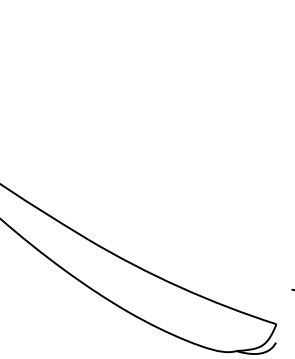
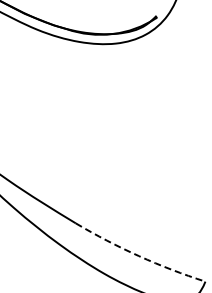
arc: (180, 287) -> (139, 256), solid -> dashed

